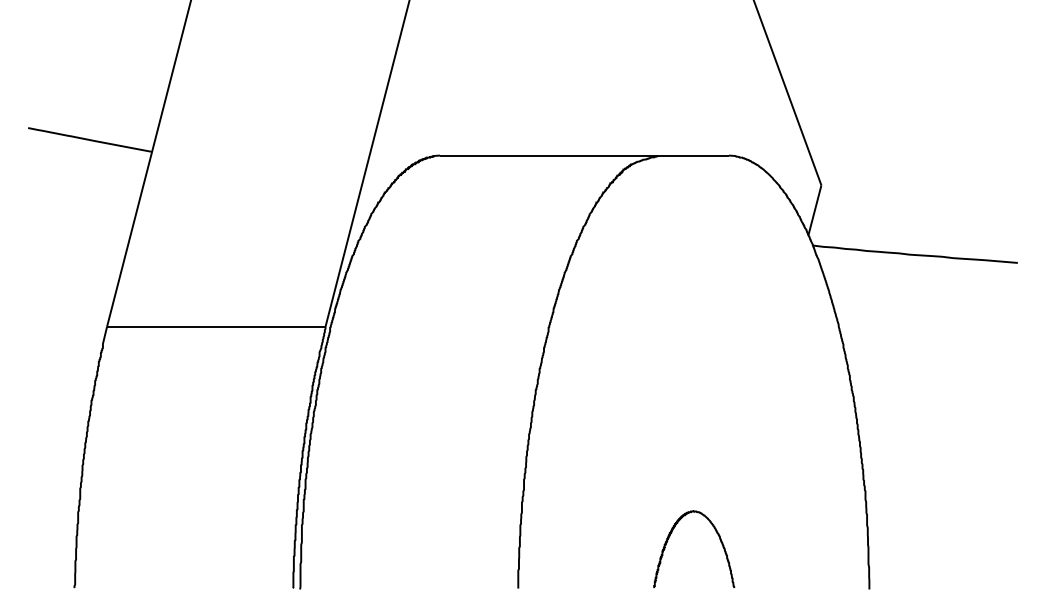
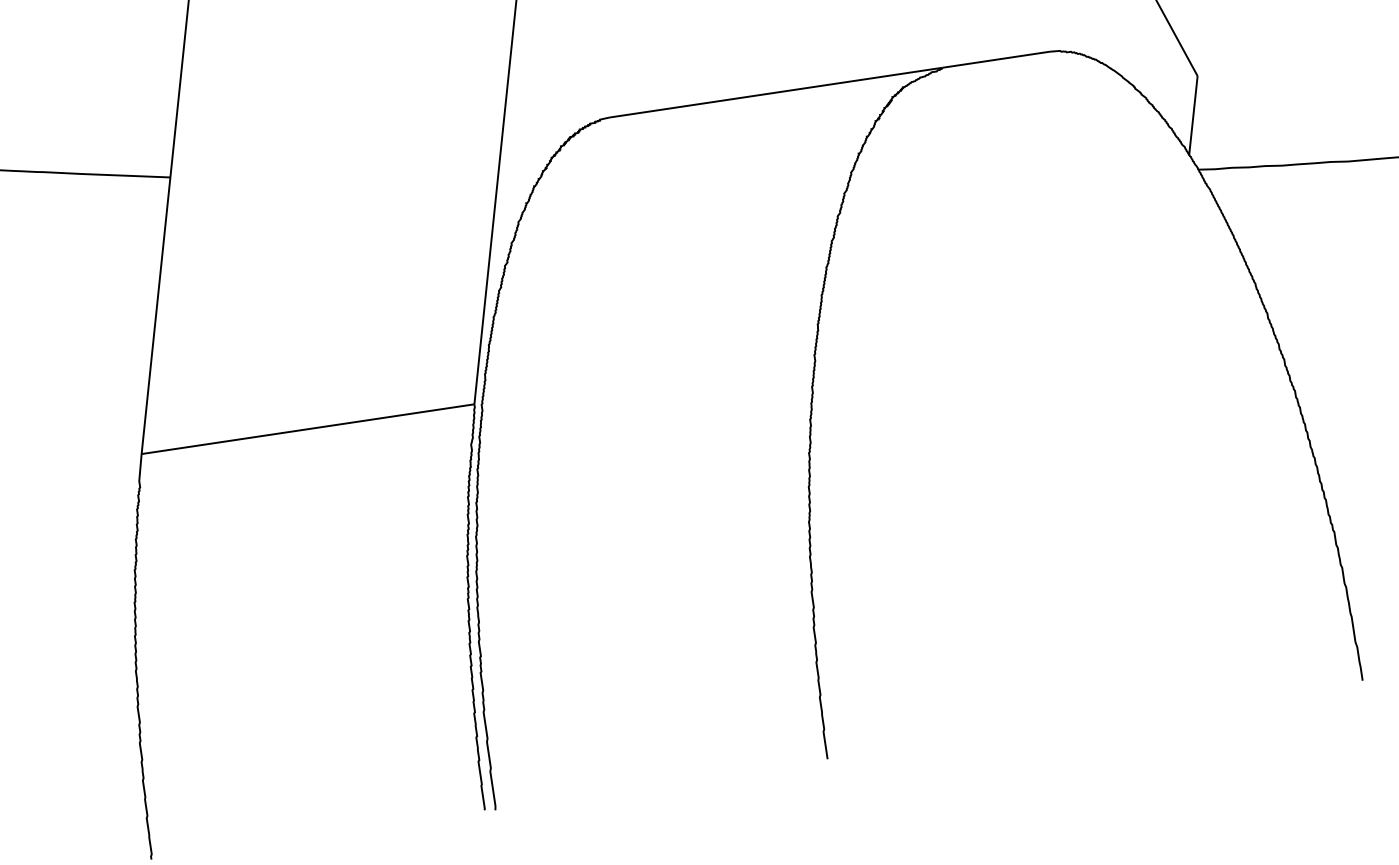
curve: (717, 535) -> (1119, 633), removed

